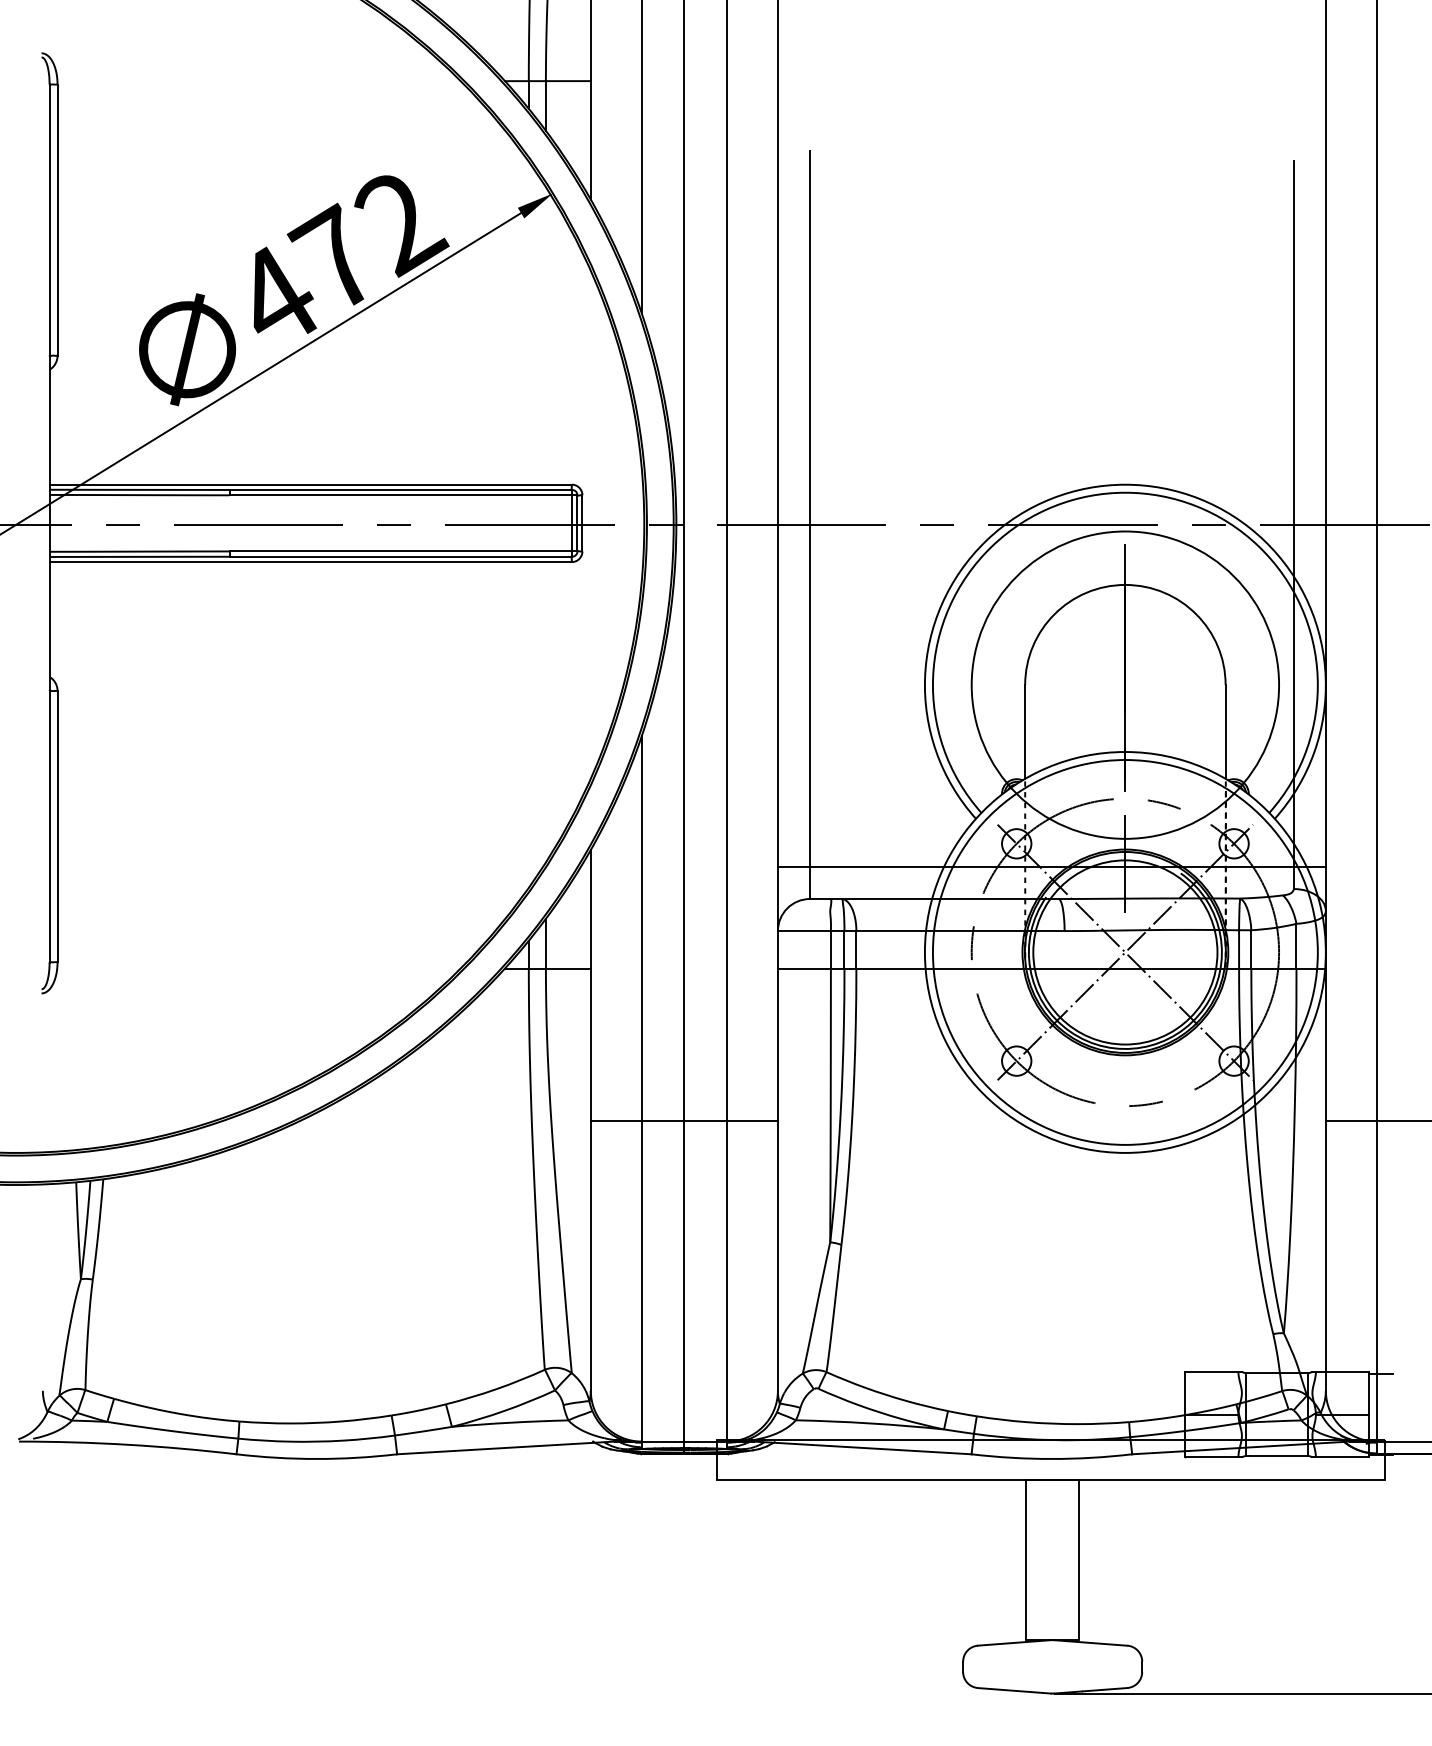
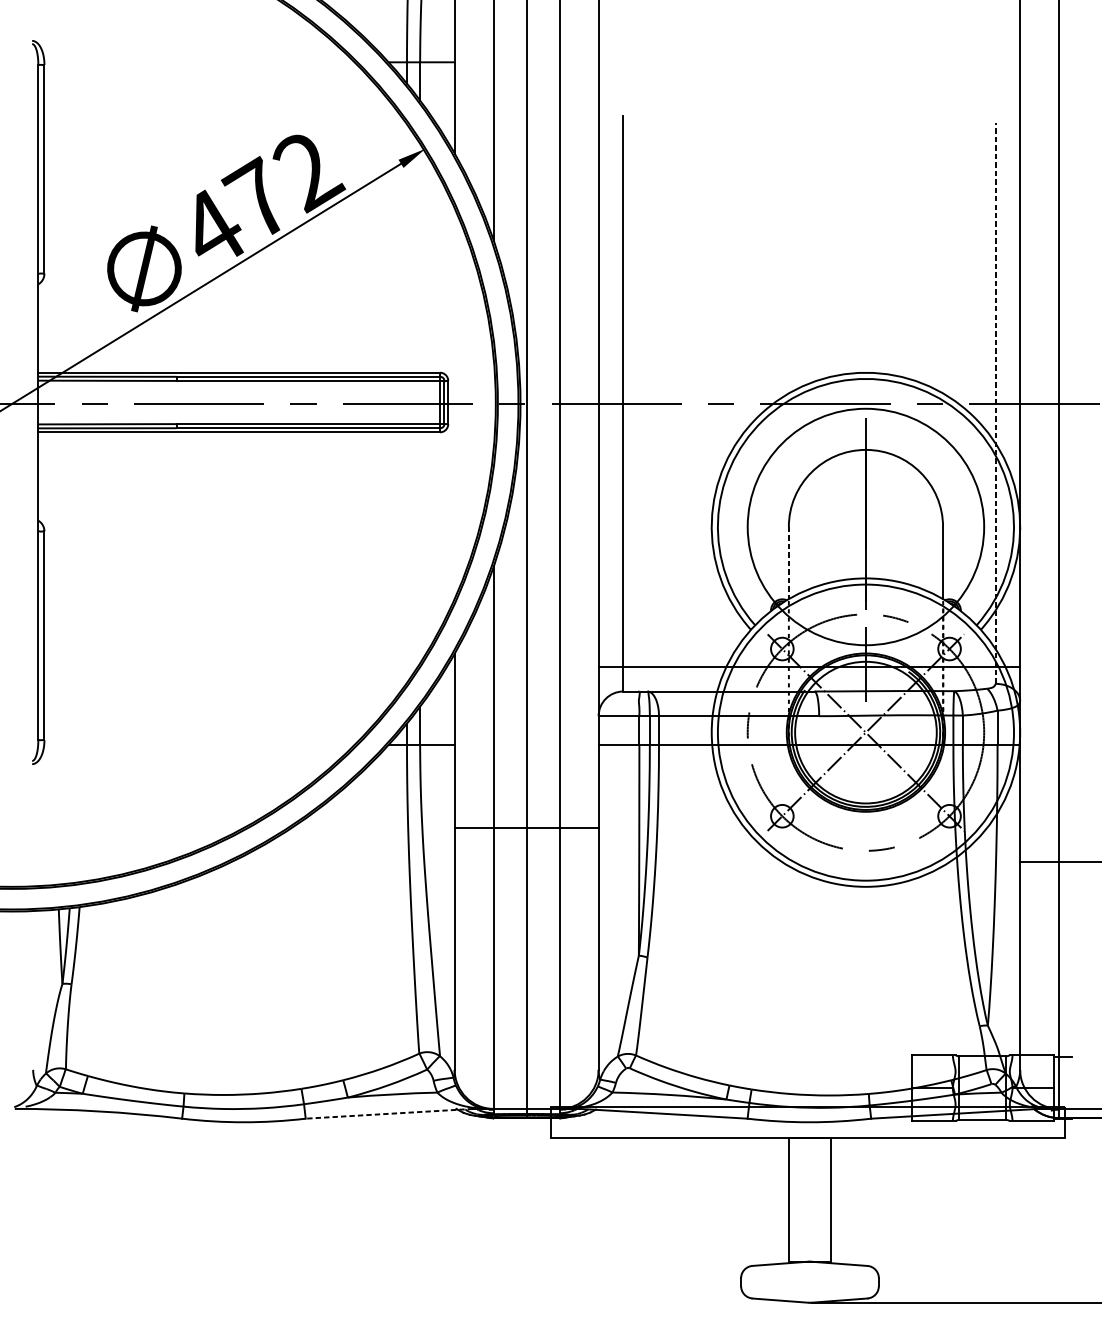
line: (1293, 524) -> (995, 403), solid -> dashed
line: (1025, 732) -> (789, 563), solid -> dashed
line: (683, 1120) -> (525, 828), moved
line: (505, 1447) -> (389, 1113), solid -> dashed

